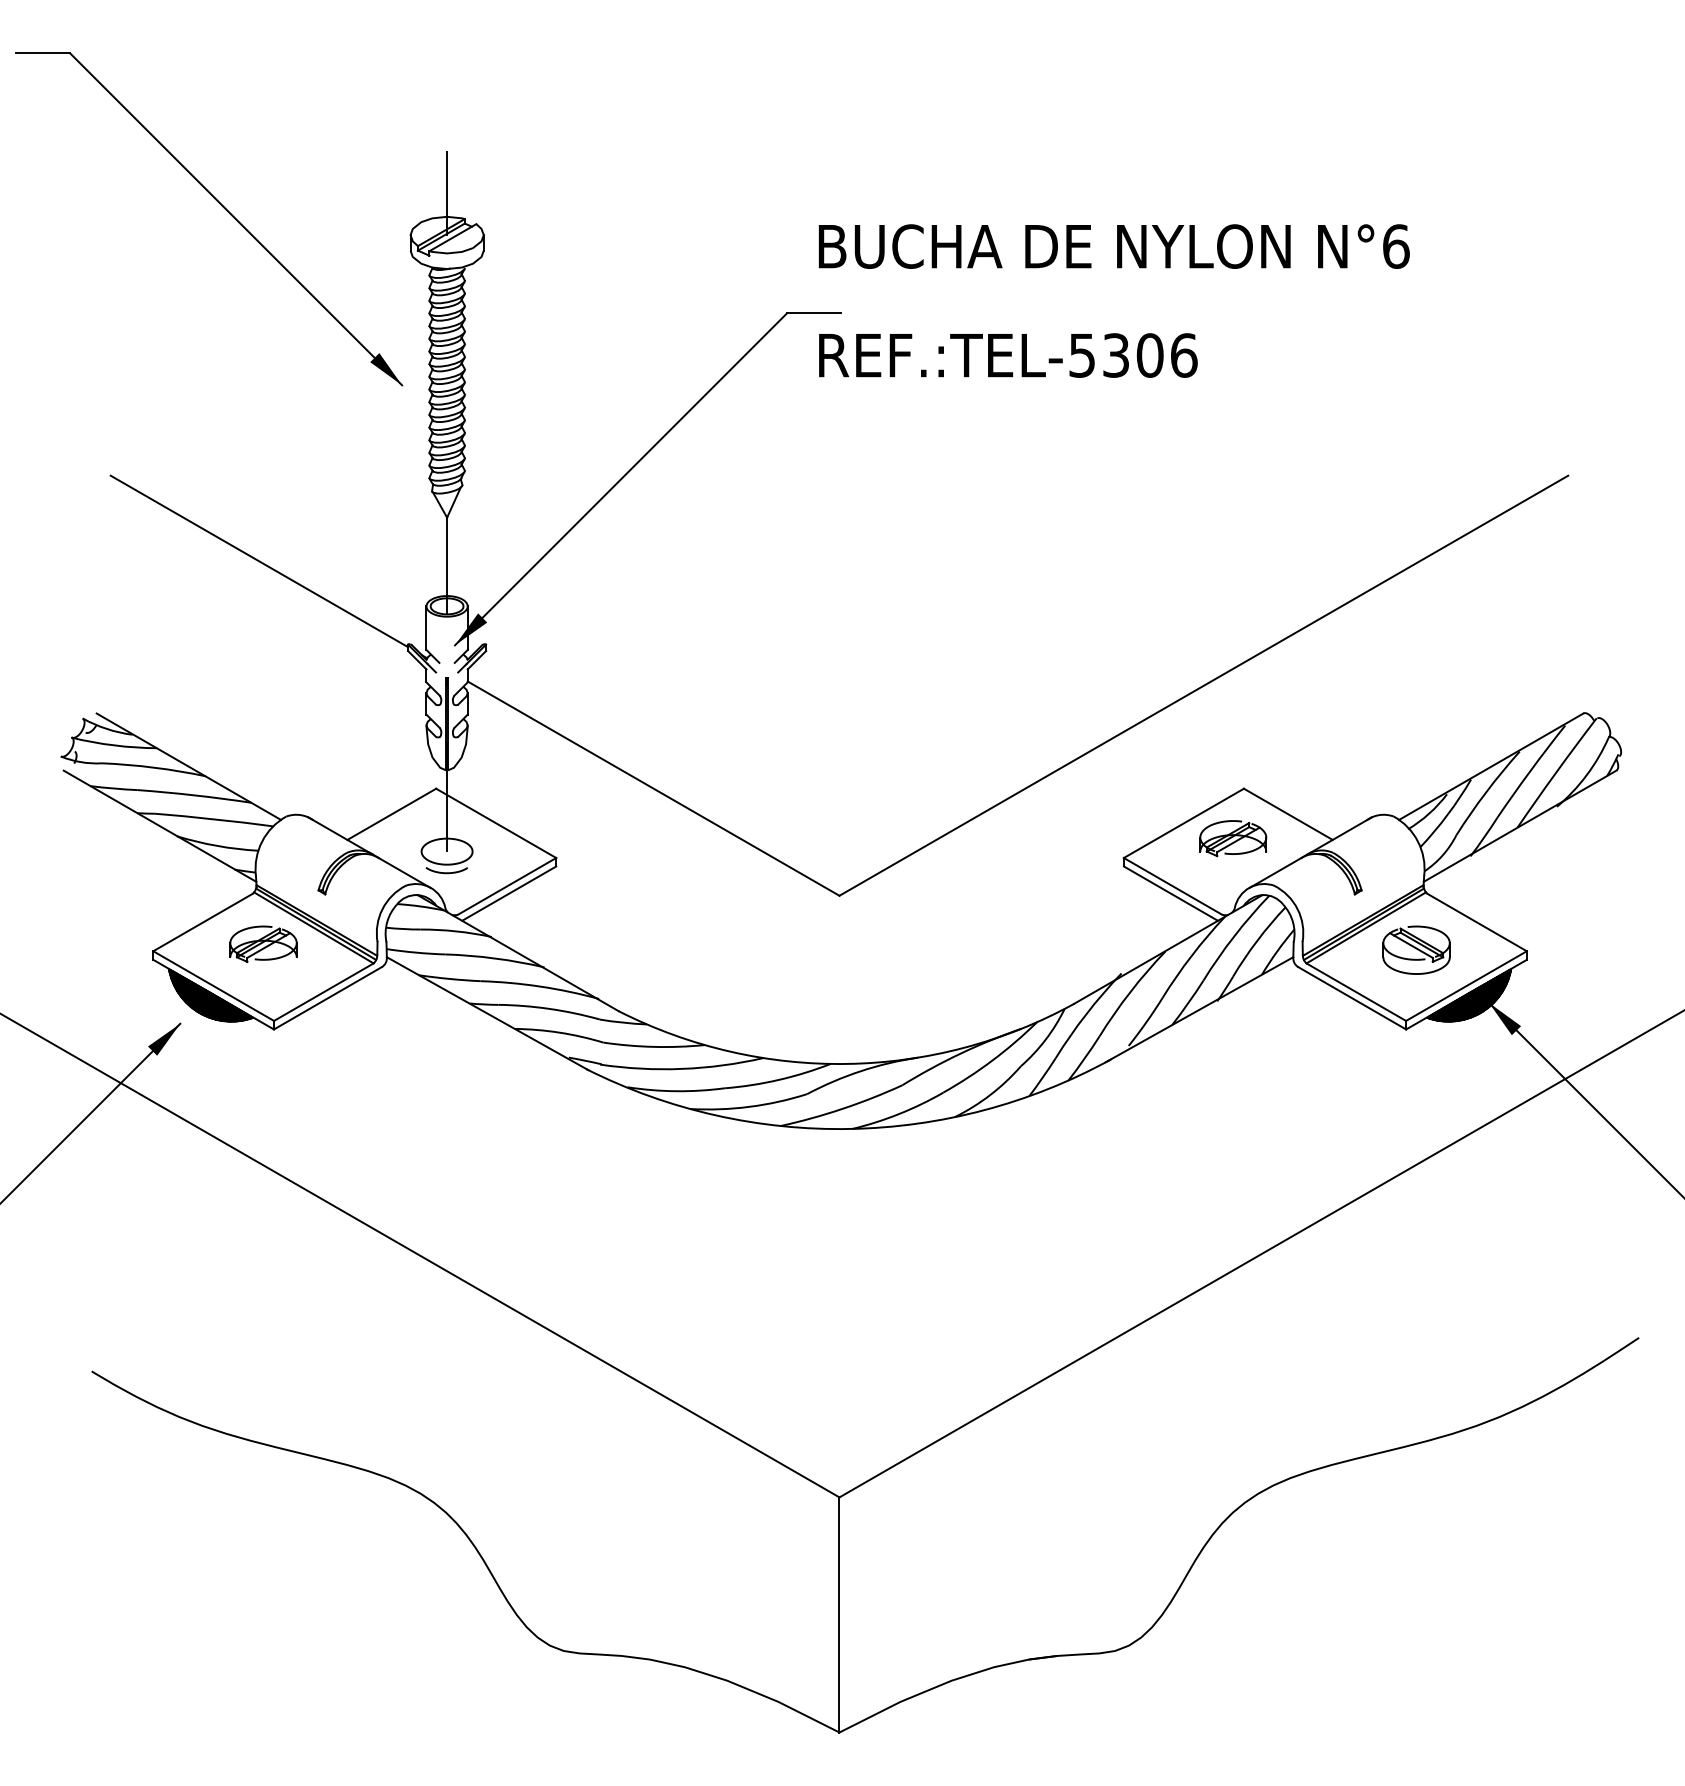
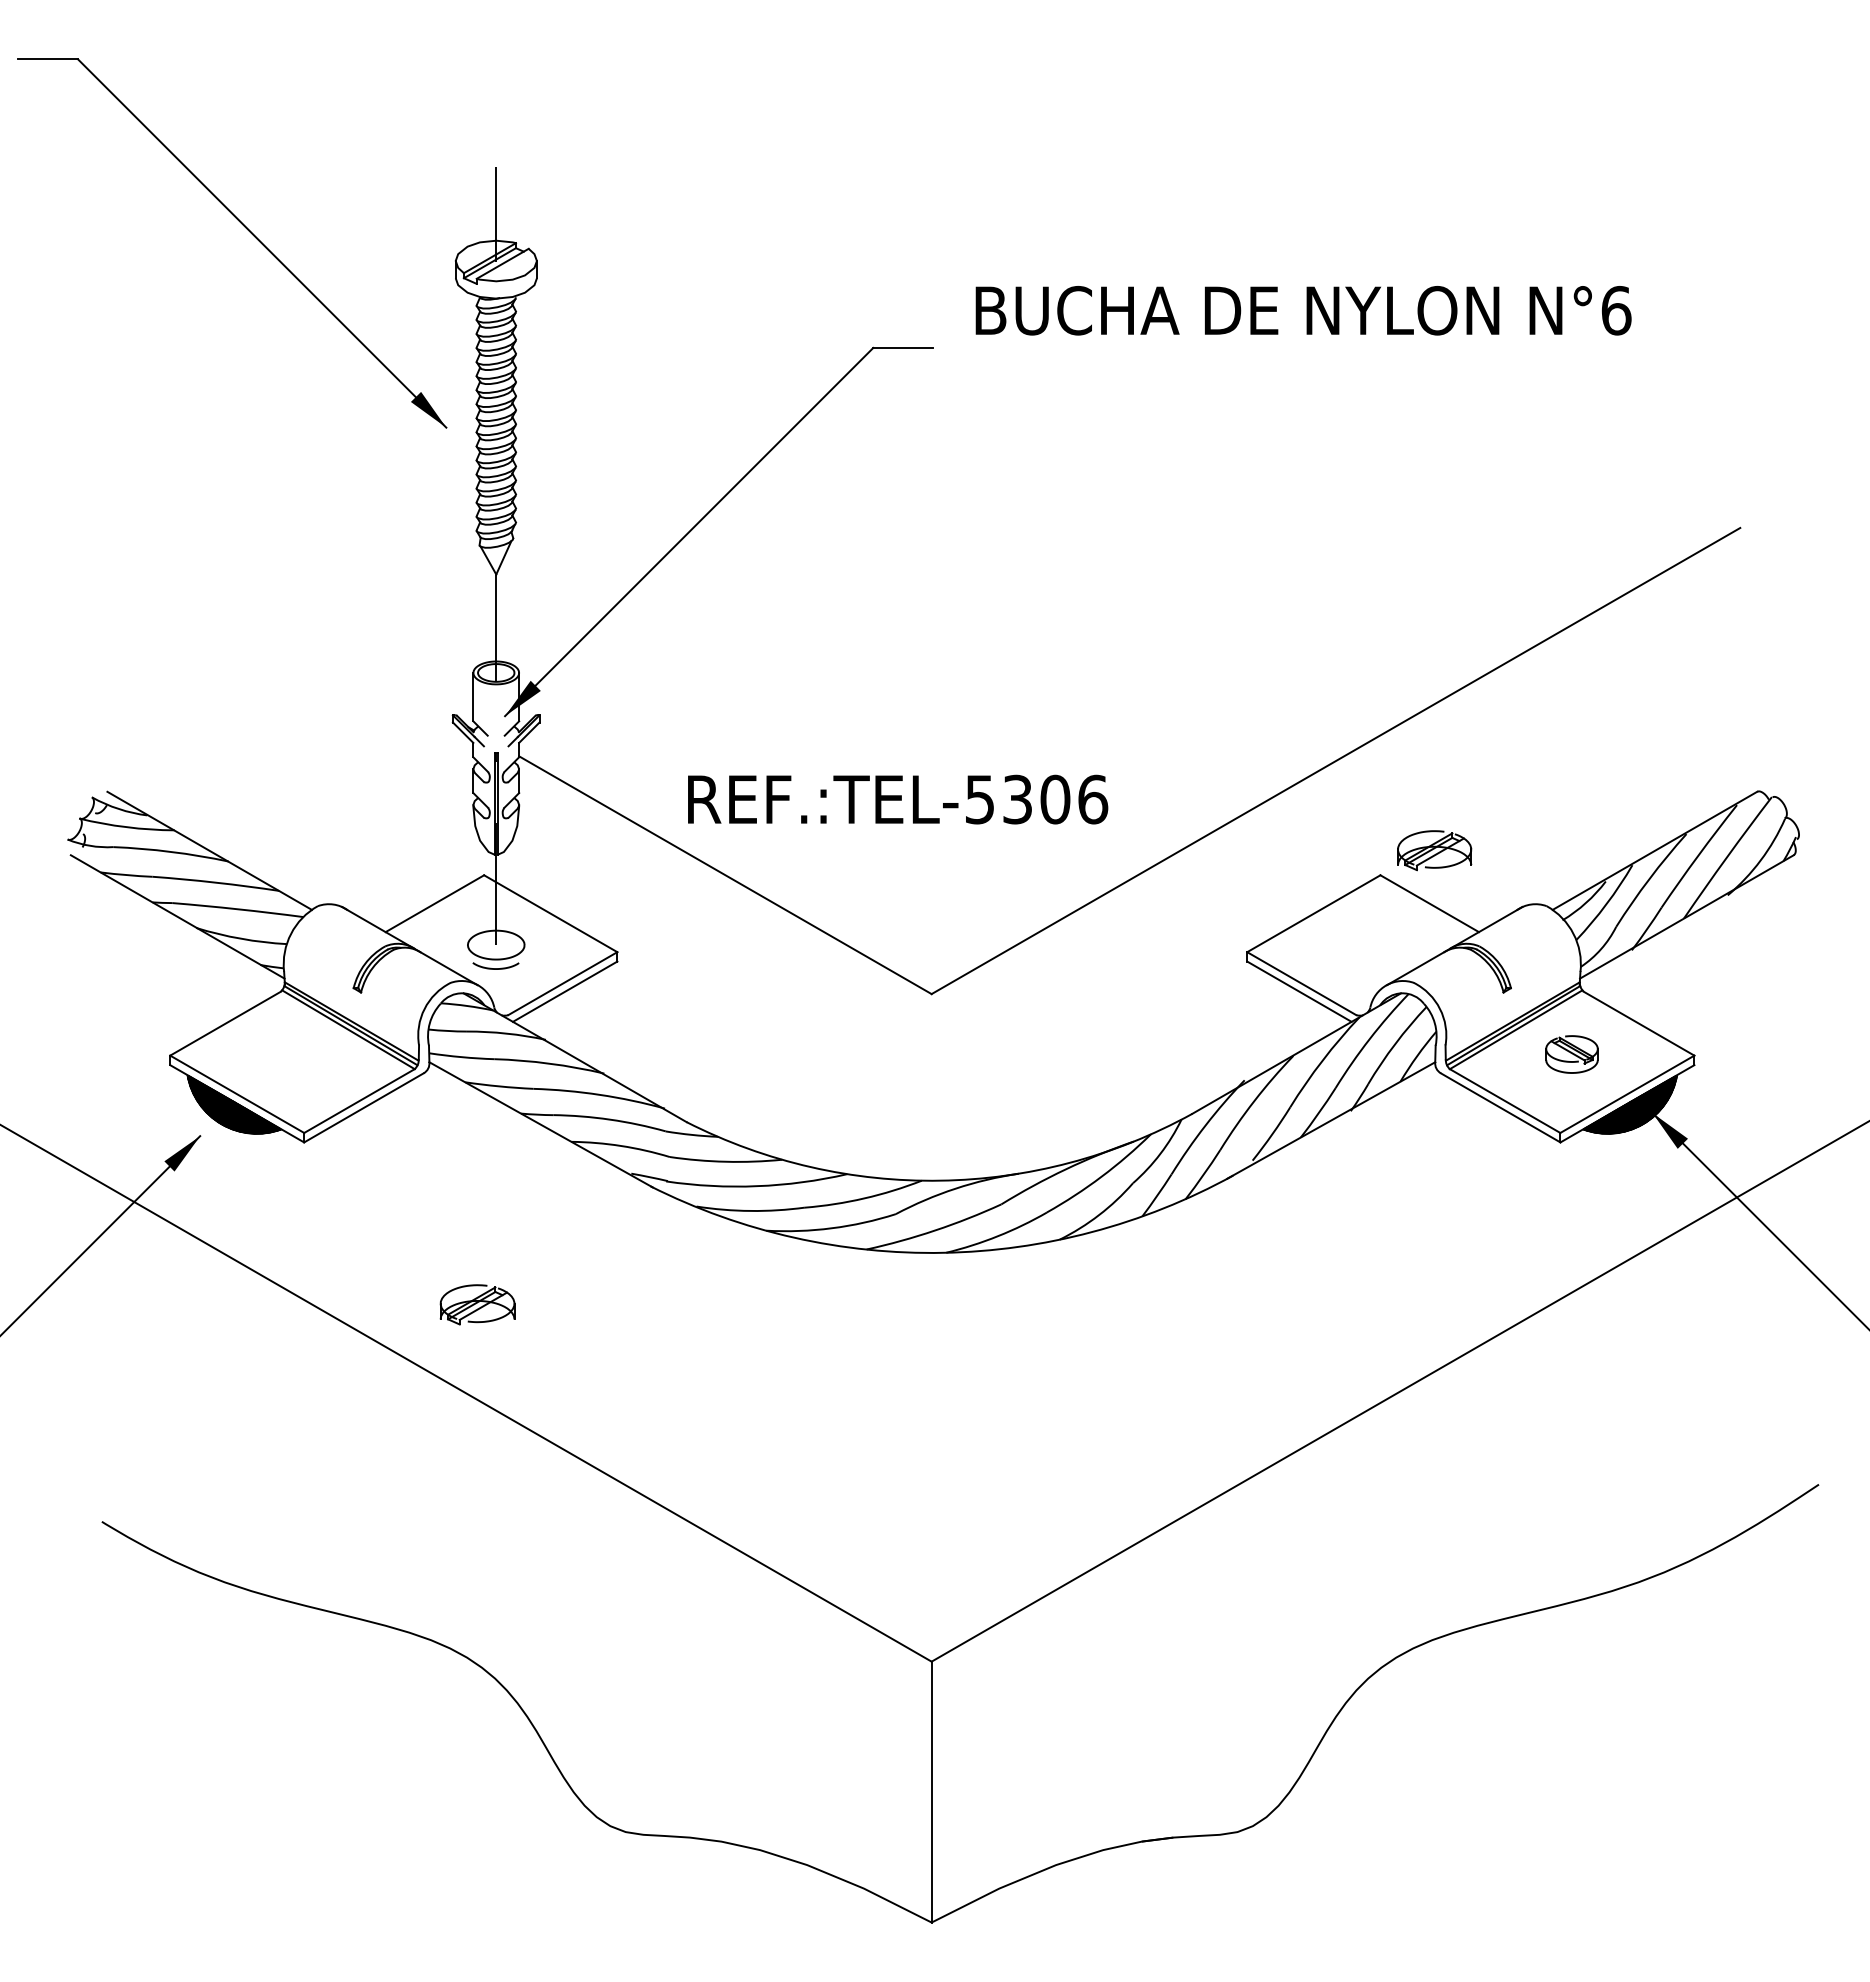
text: (1114, 246) -> (1303, 310), moved
text: (1008, 355) -> (898, 799), moved
line: (258, 560) -> (287, 622), removed
part: (1233, 838) -> (1434, 850), moved
part: (263, 943) -> (477, 1304), moved
part: (1416, 950) -> (1571, 1054), size x0.7

